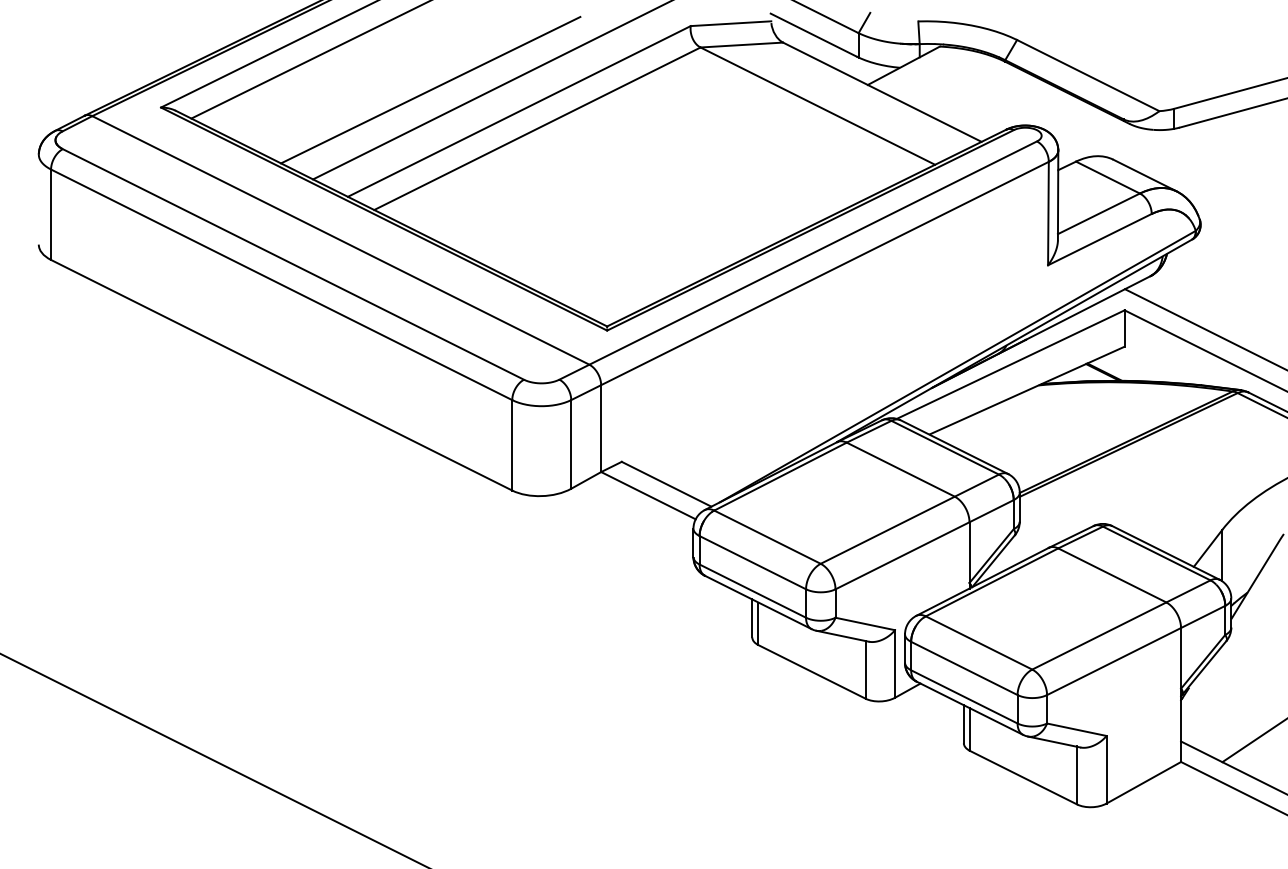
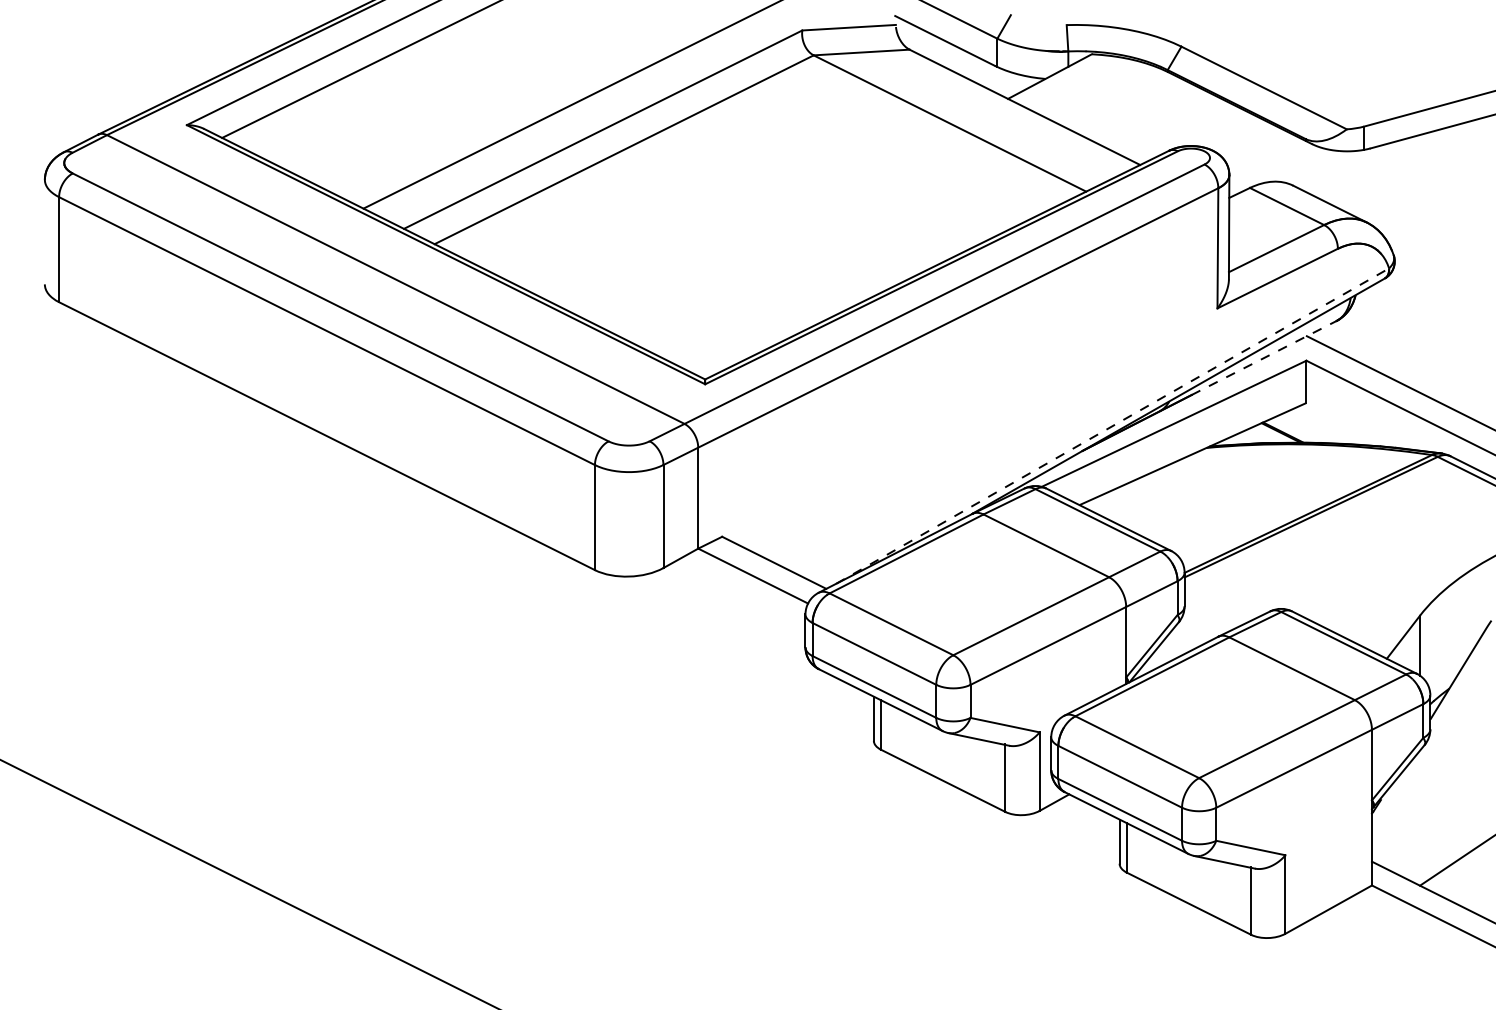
line: (430, 89) -> (500, 104), removed
line: (1088, 307) -> (1264, 357), solid -> dashed
line: (958, 366) -> (1113, 425), solid -> dashed

